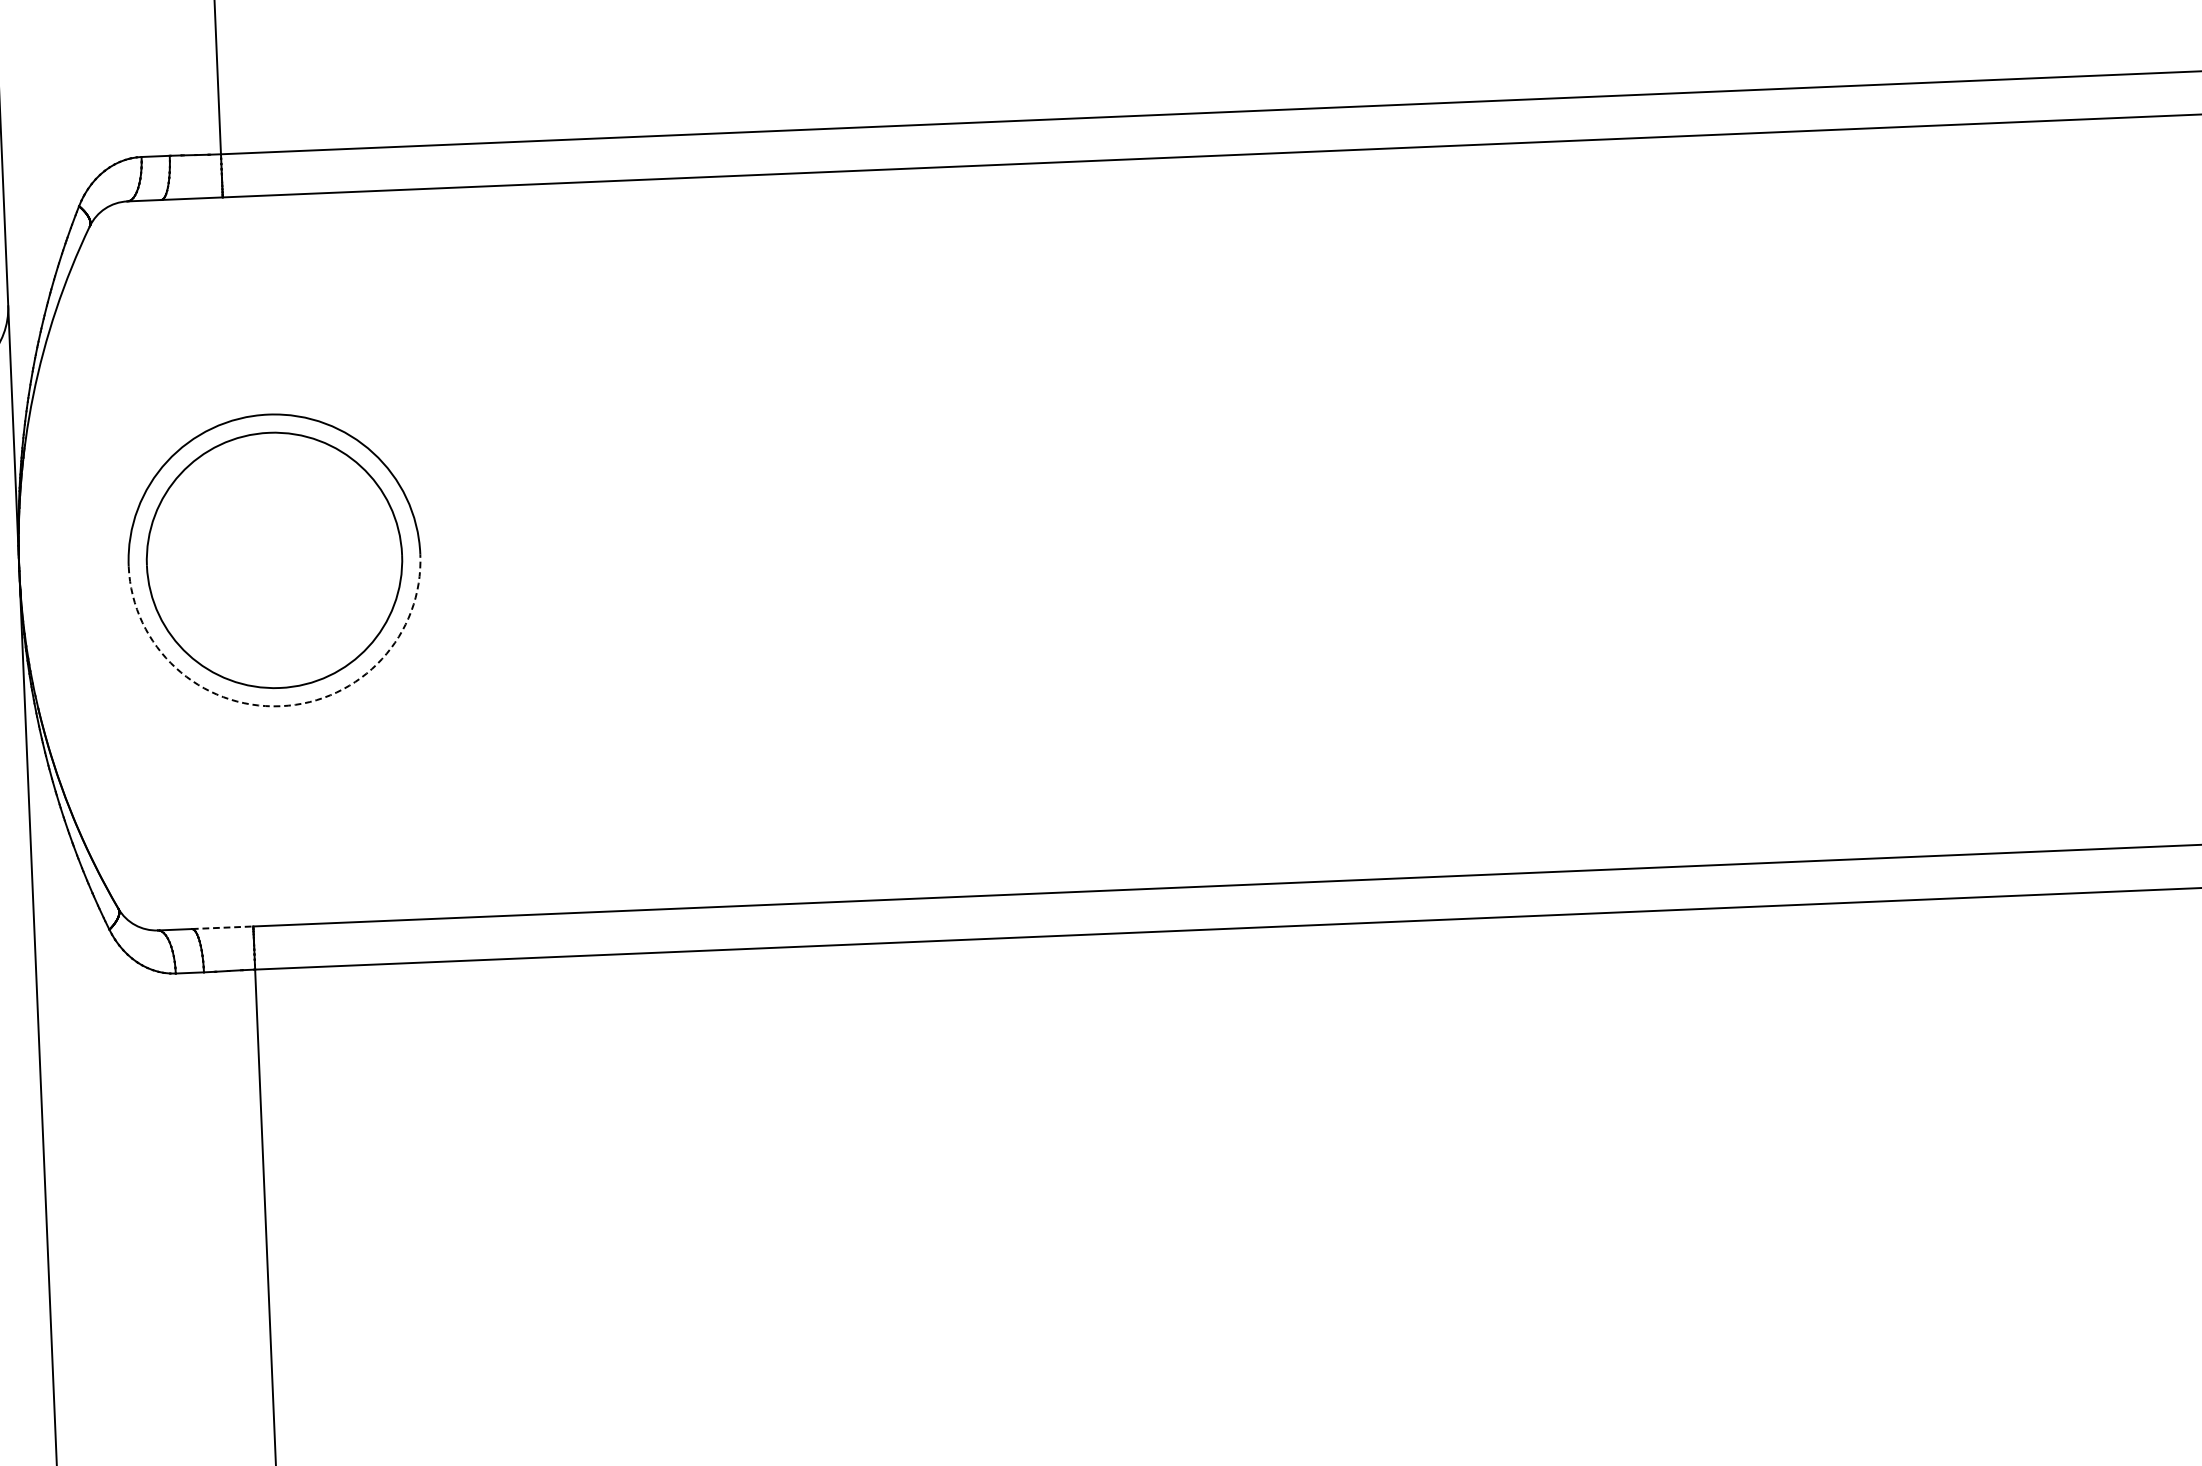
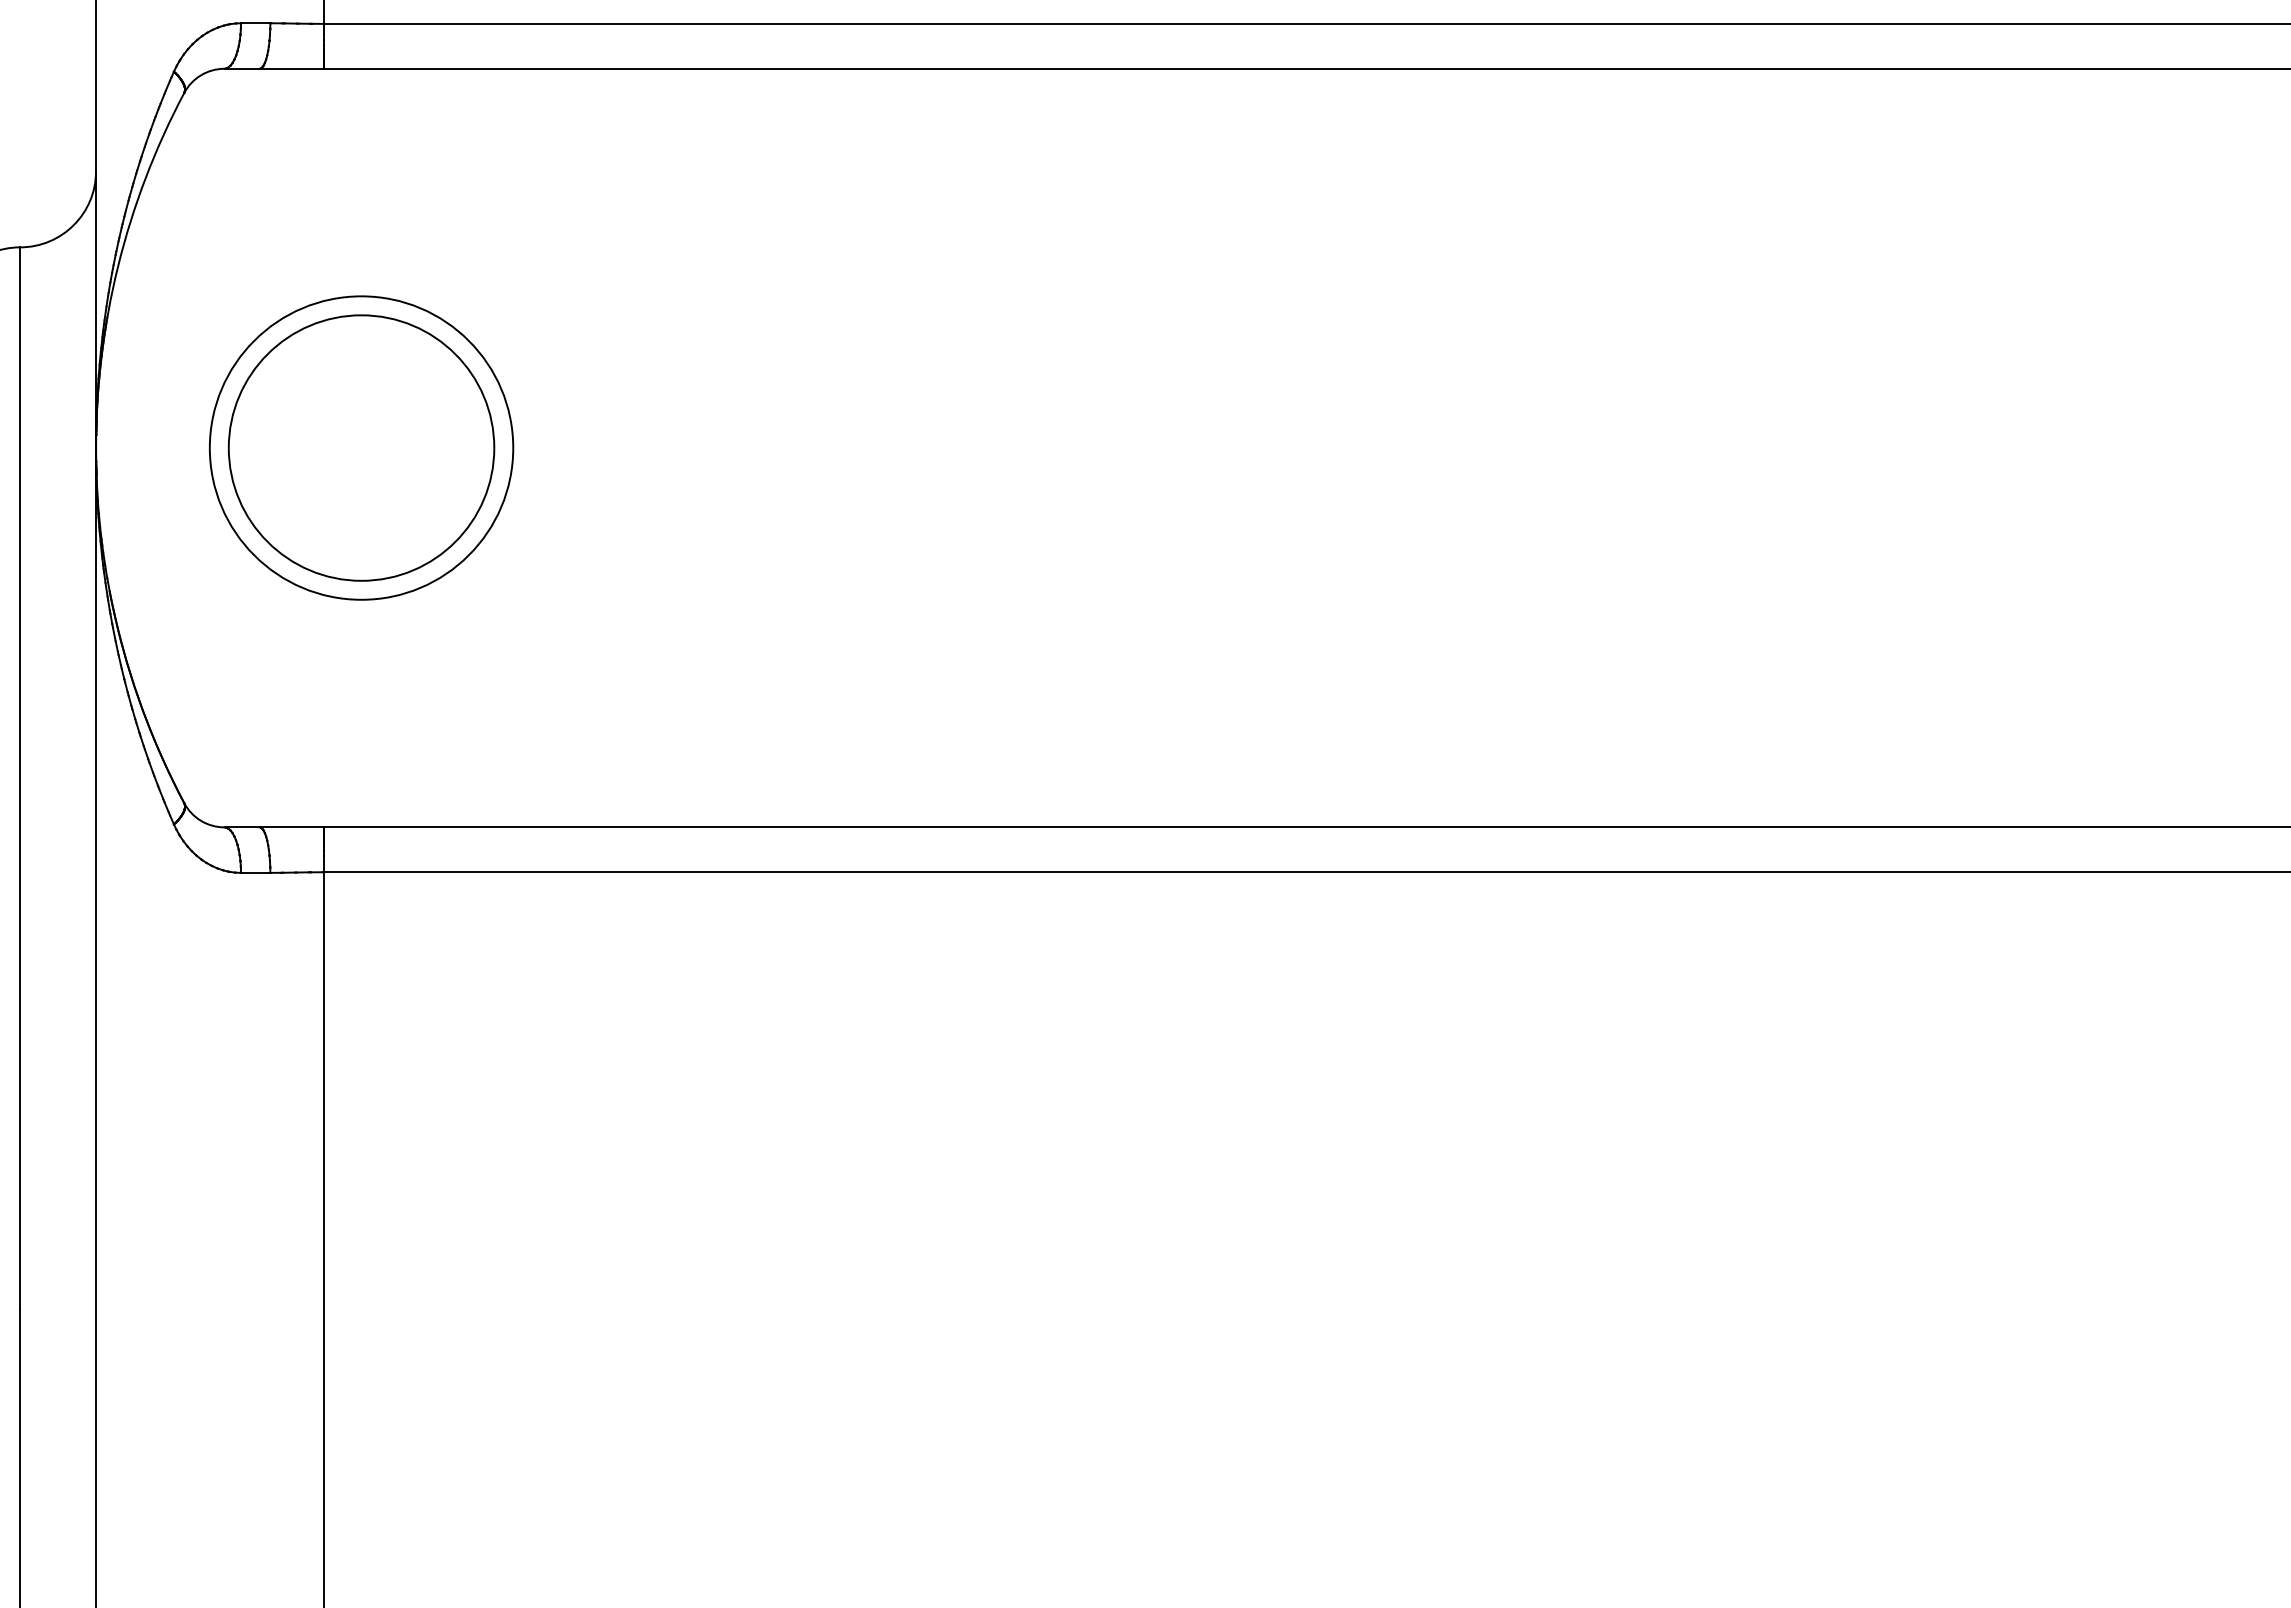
arc: (280, 705) -> (361, 599), dashed -> solid
line: (222, 927) -> (291, 827), dashed -> solid

